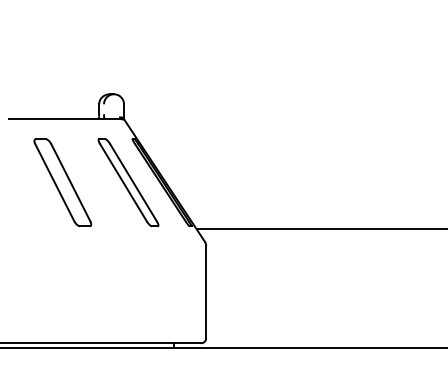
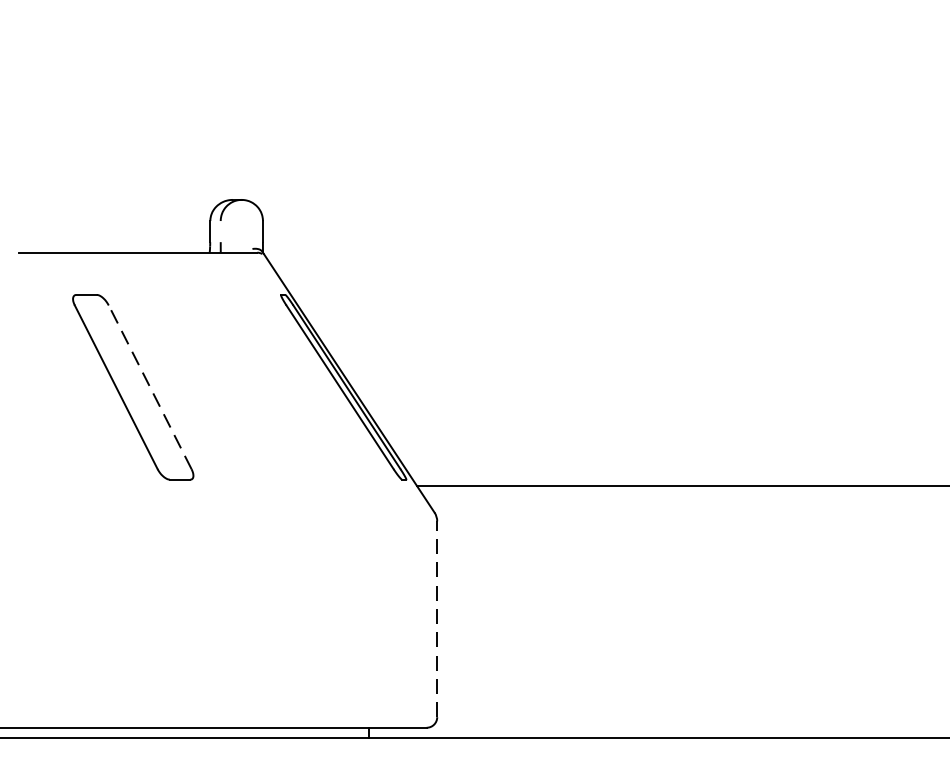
line: (70, 182) -> (149, 386), solid -> dashed
part: (128, 182) -> (272, 386), removed
line: (206, 291) -> (437, 617), solid -> dashed

